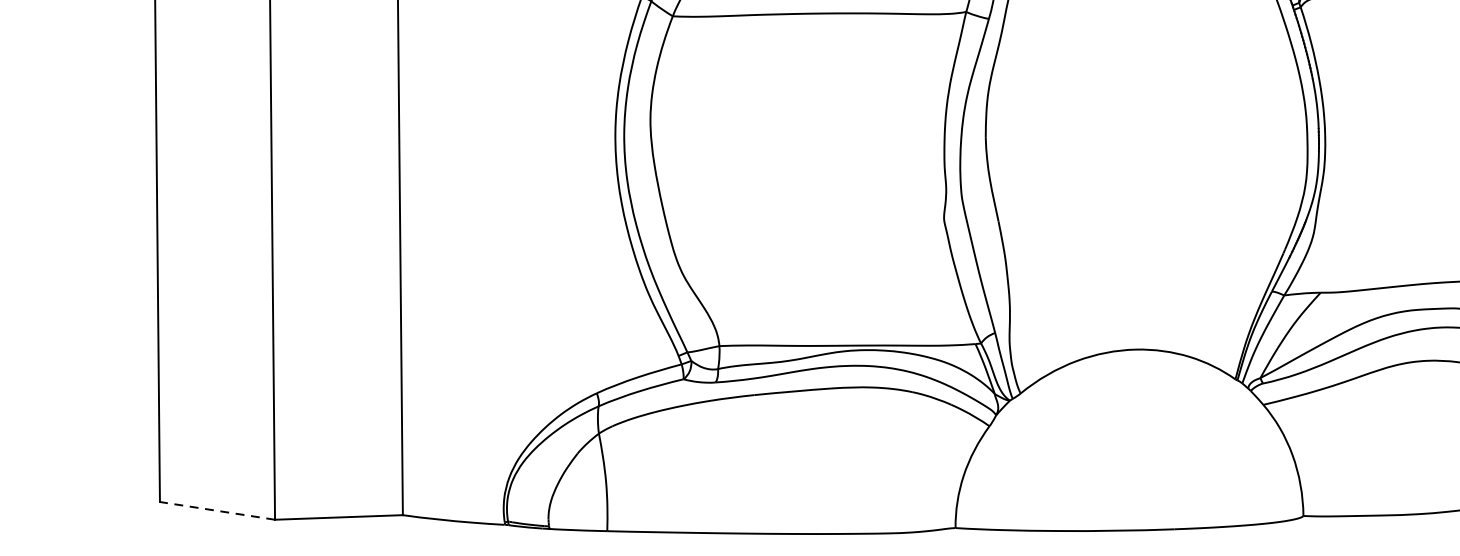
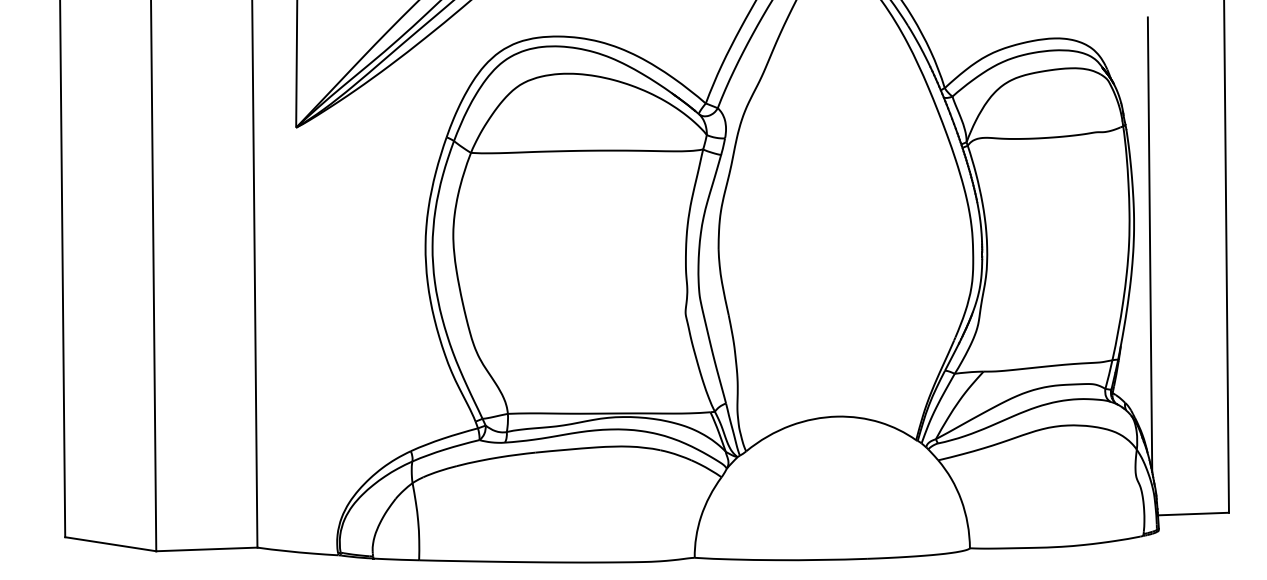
line: (217, 511) -> (110, 544), dashed -> solid

